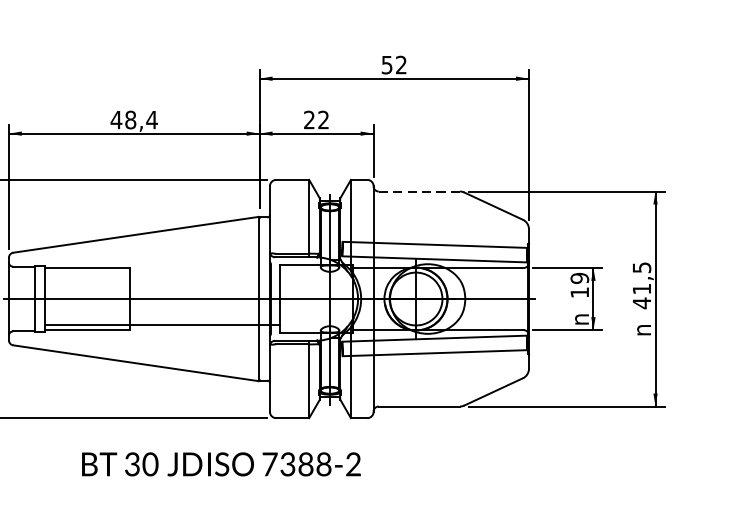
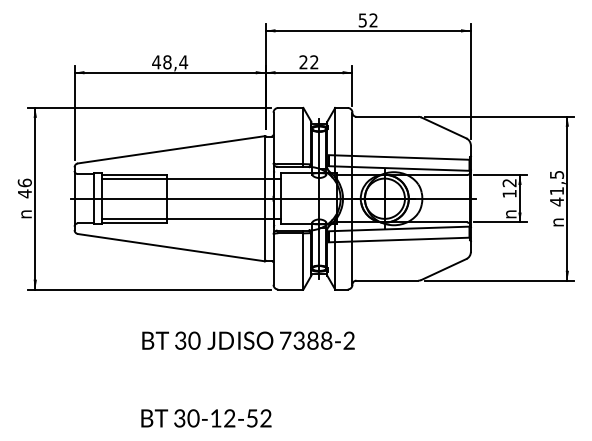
line: (419, 191) -> (387, 116), dashed -> solid
line: (162, 272) -> (191, 178), added
text: (579, 277) -> (509, 182), 19 -> 12
text: (221, 464) -> (248, 340), moved

